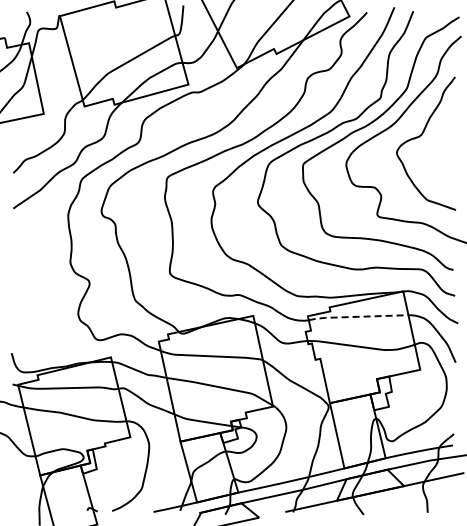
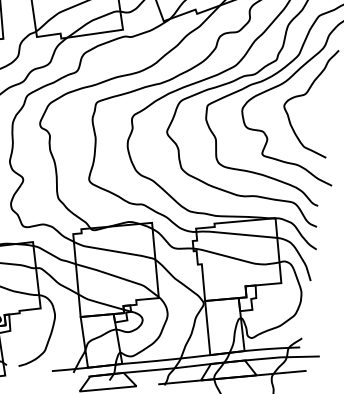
line: (357, 316) -> (236, 233), dashed -> solid

